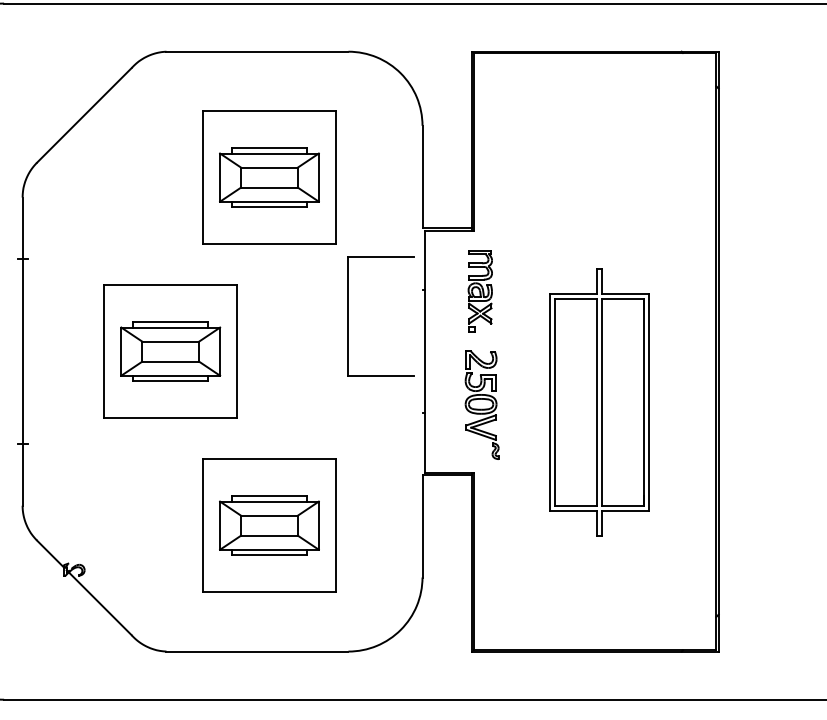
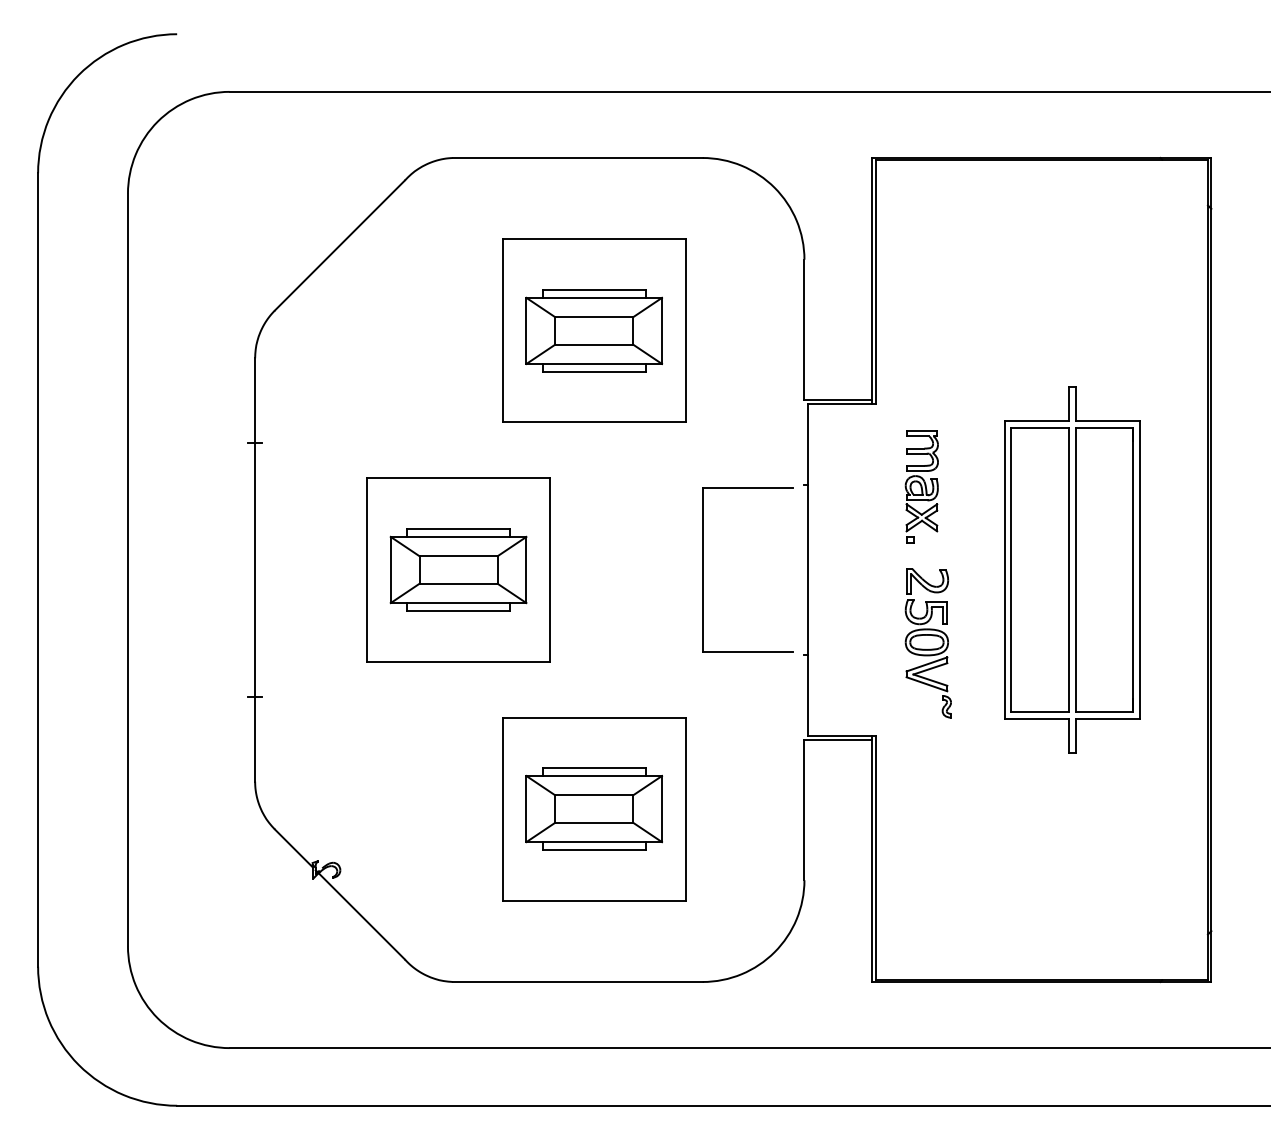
part: (480, 290) -> (921, 486), moved
part: (349, 316) -> (703, 569), moved
part: (599, 402) -> (1072, 569), moved
part: (481, 405) -> (927, 643), moved

